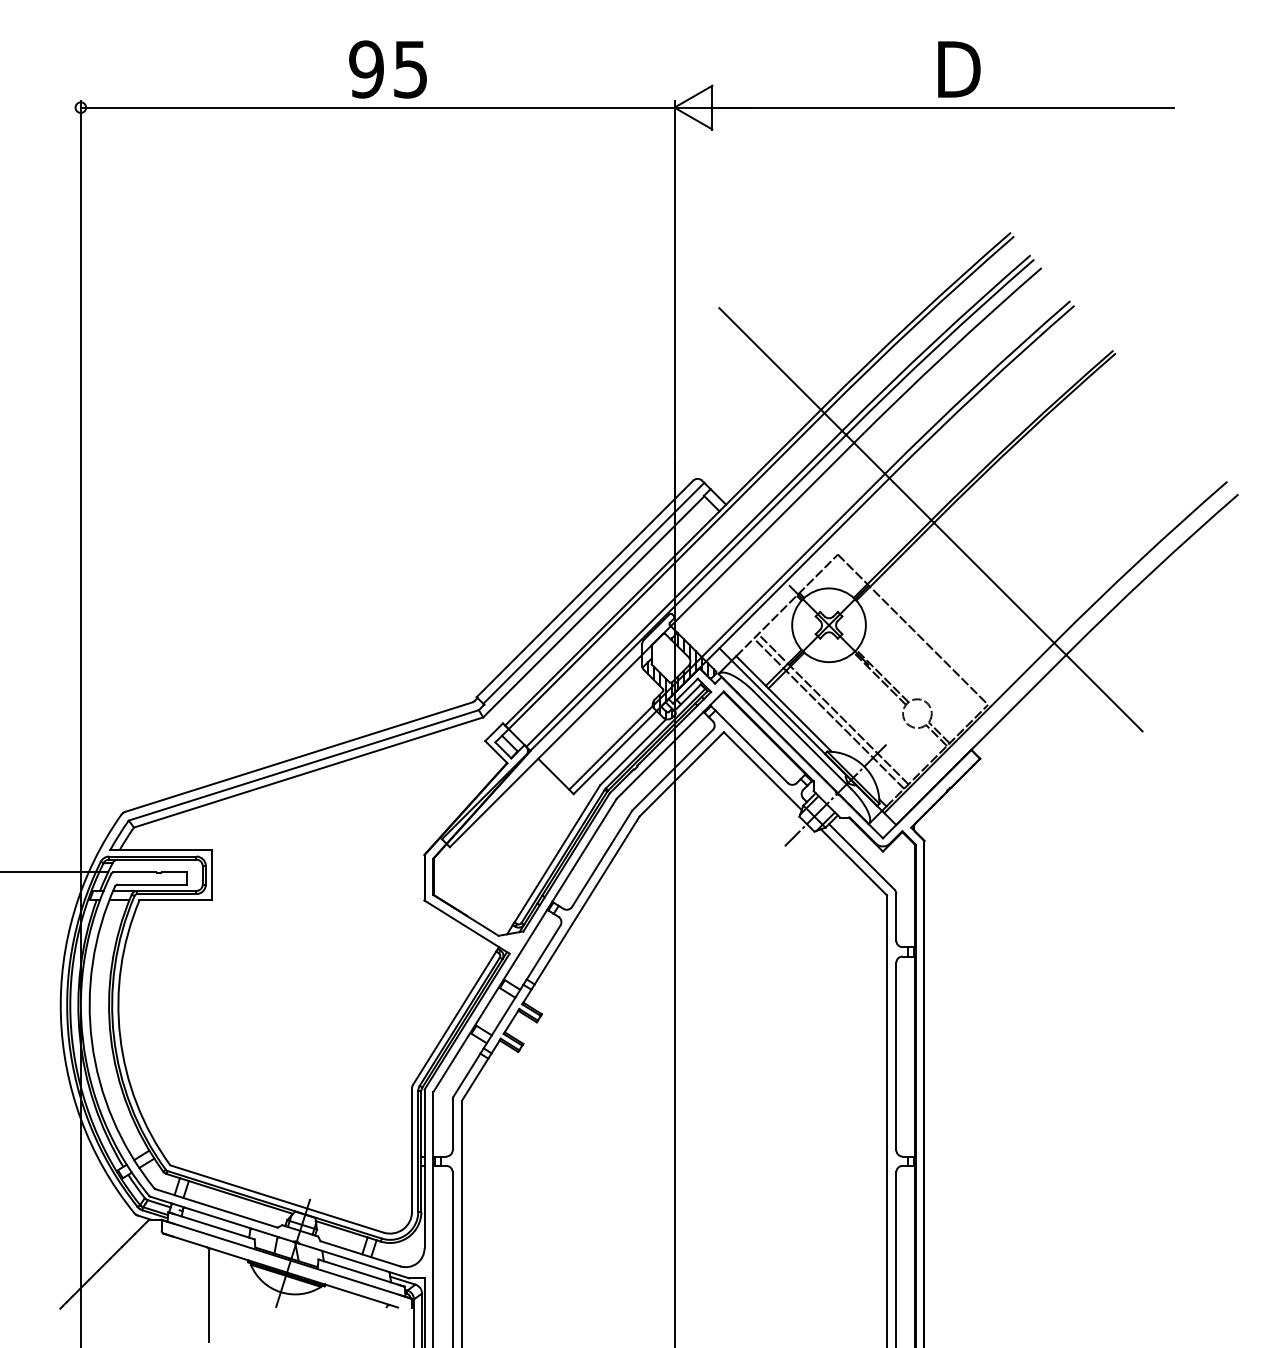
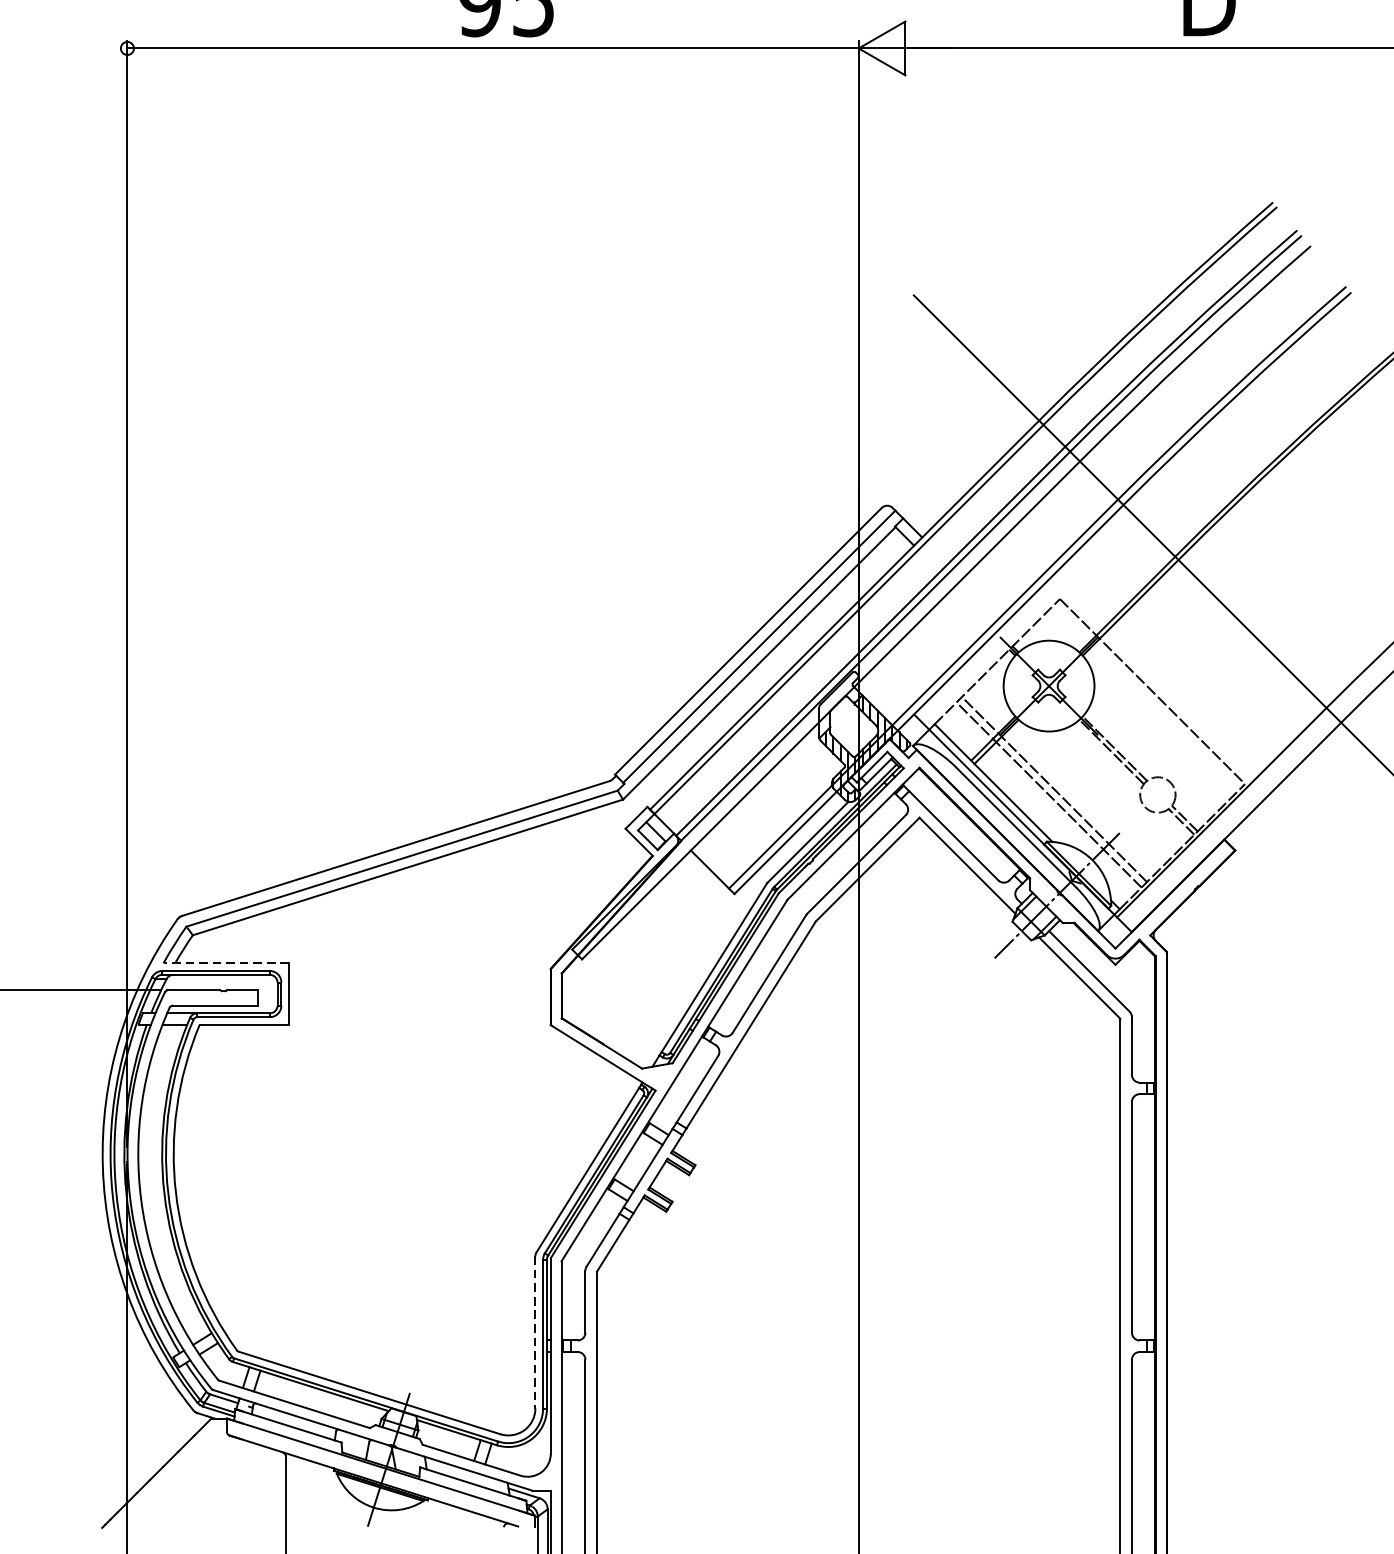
line: (161, 850) -> (226, 963), solid -> dashed
line: (412, 1149) -> (535, 1331), solid -> dashed

